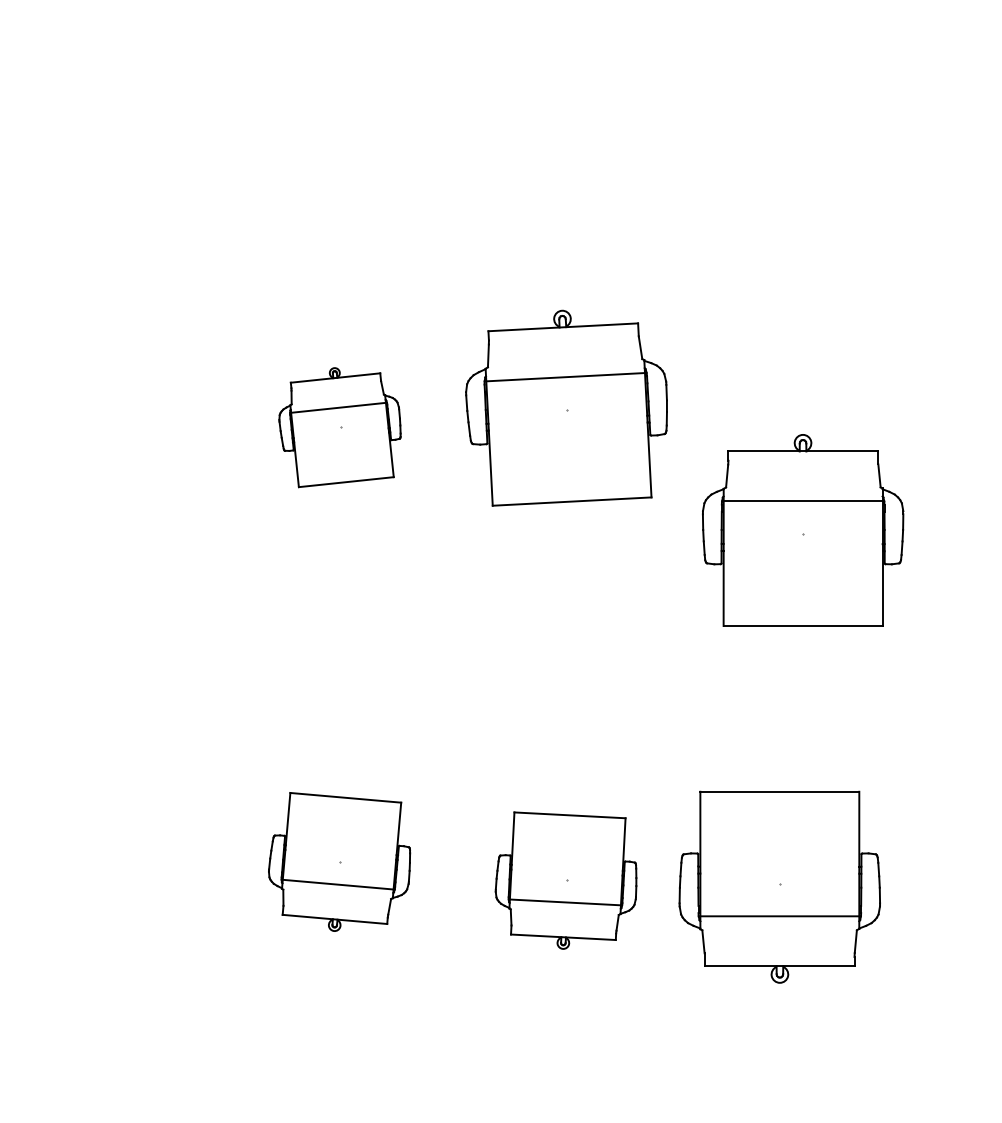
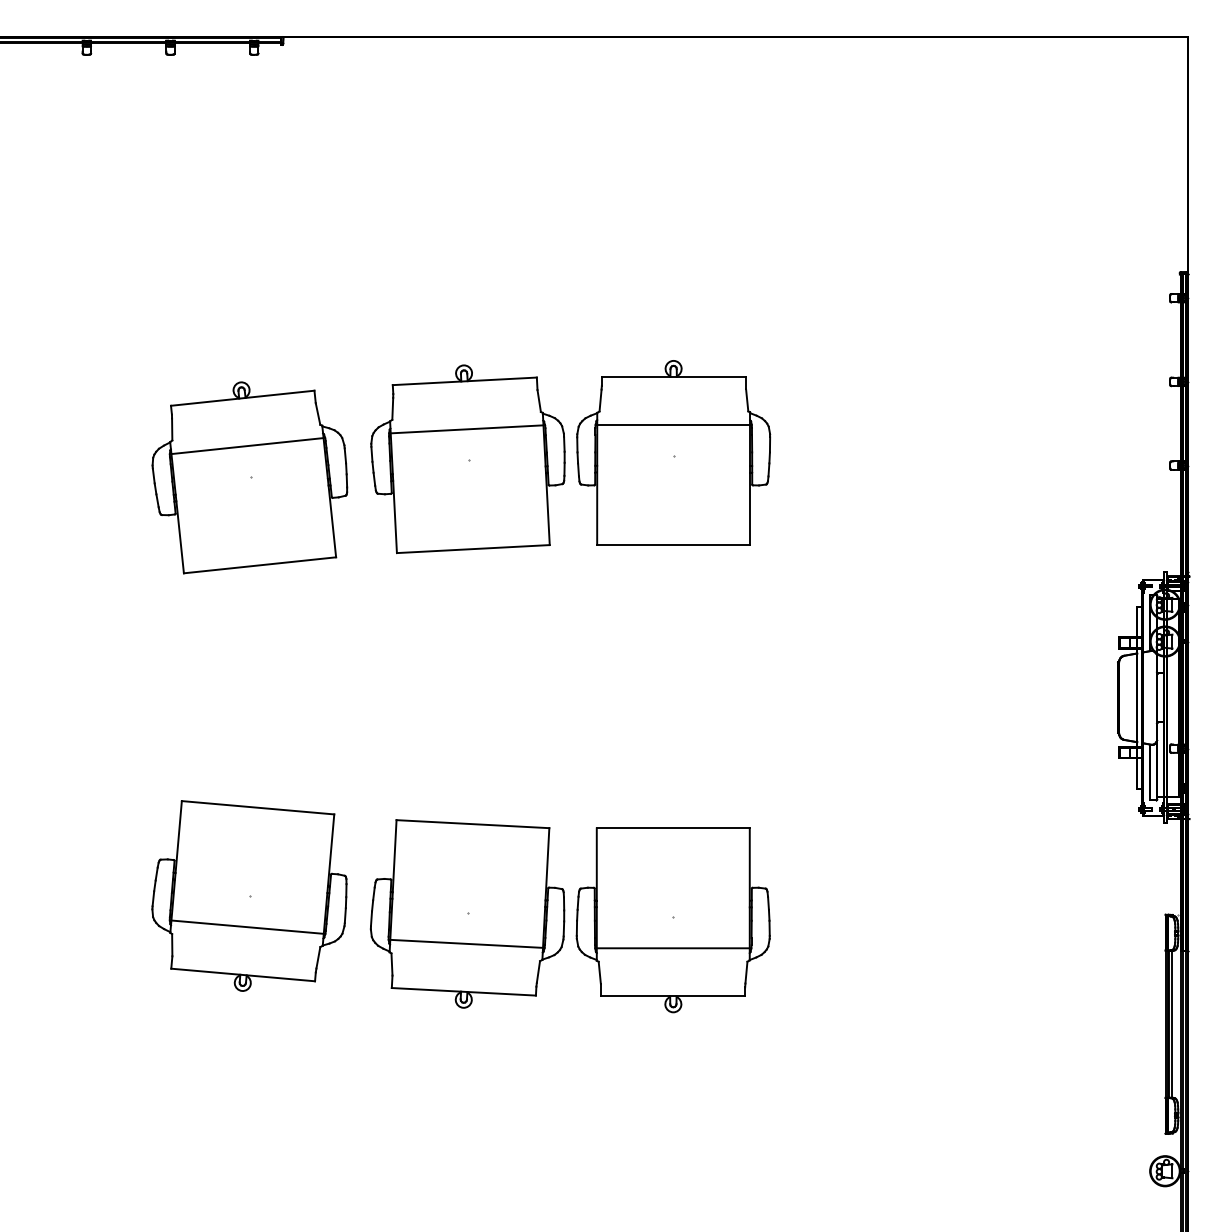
part: (339, 427) -> (249, 477), size x1.67
part: (802, 530) -> (673, 452), moved
part: (339, 861) -> (249, 895), size x1.43
part: (566, 880) -> (467, 913), size x1.43

